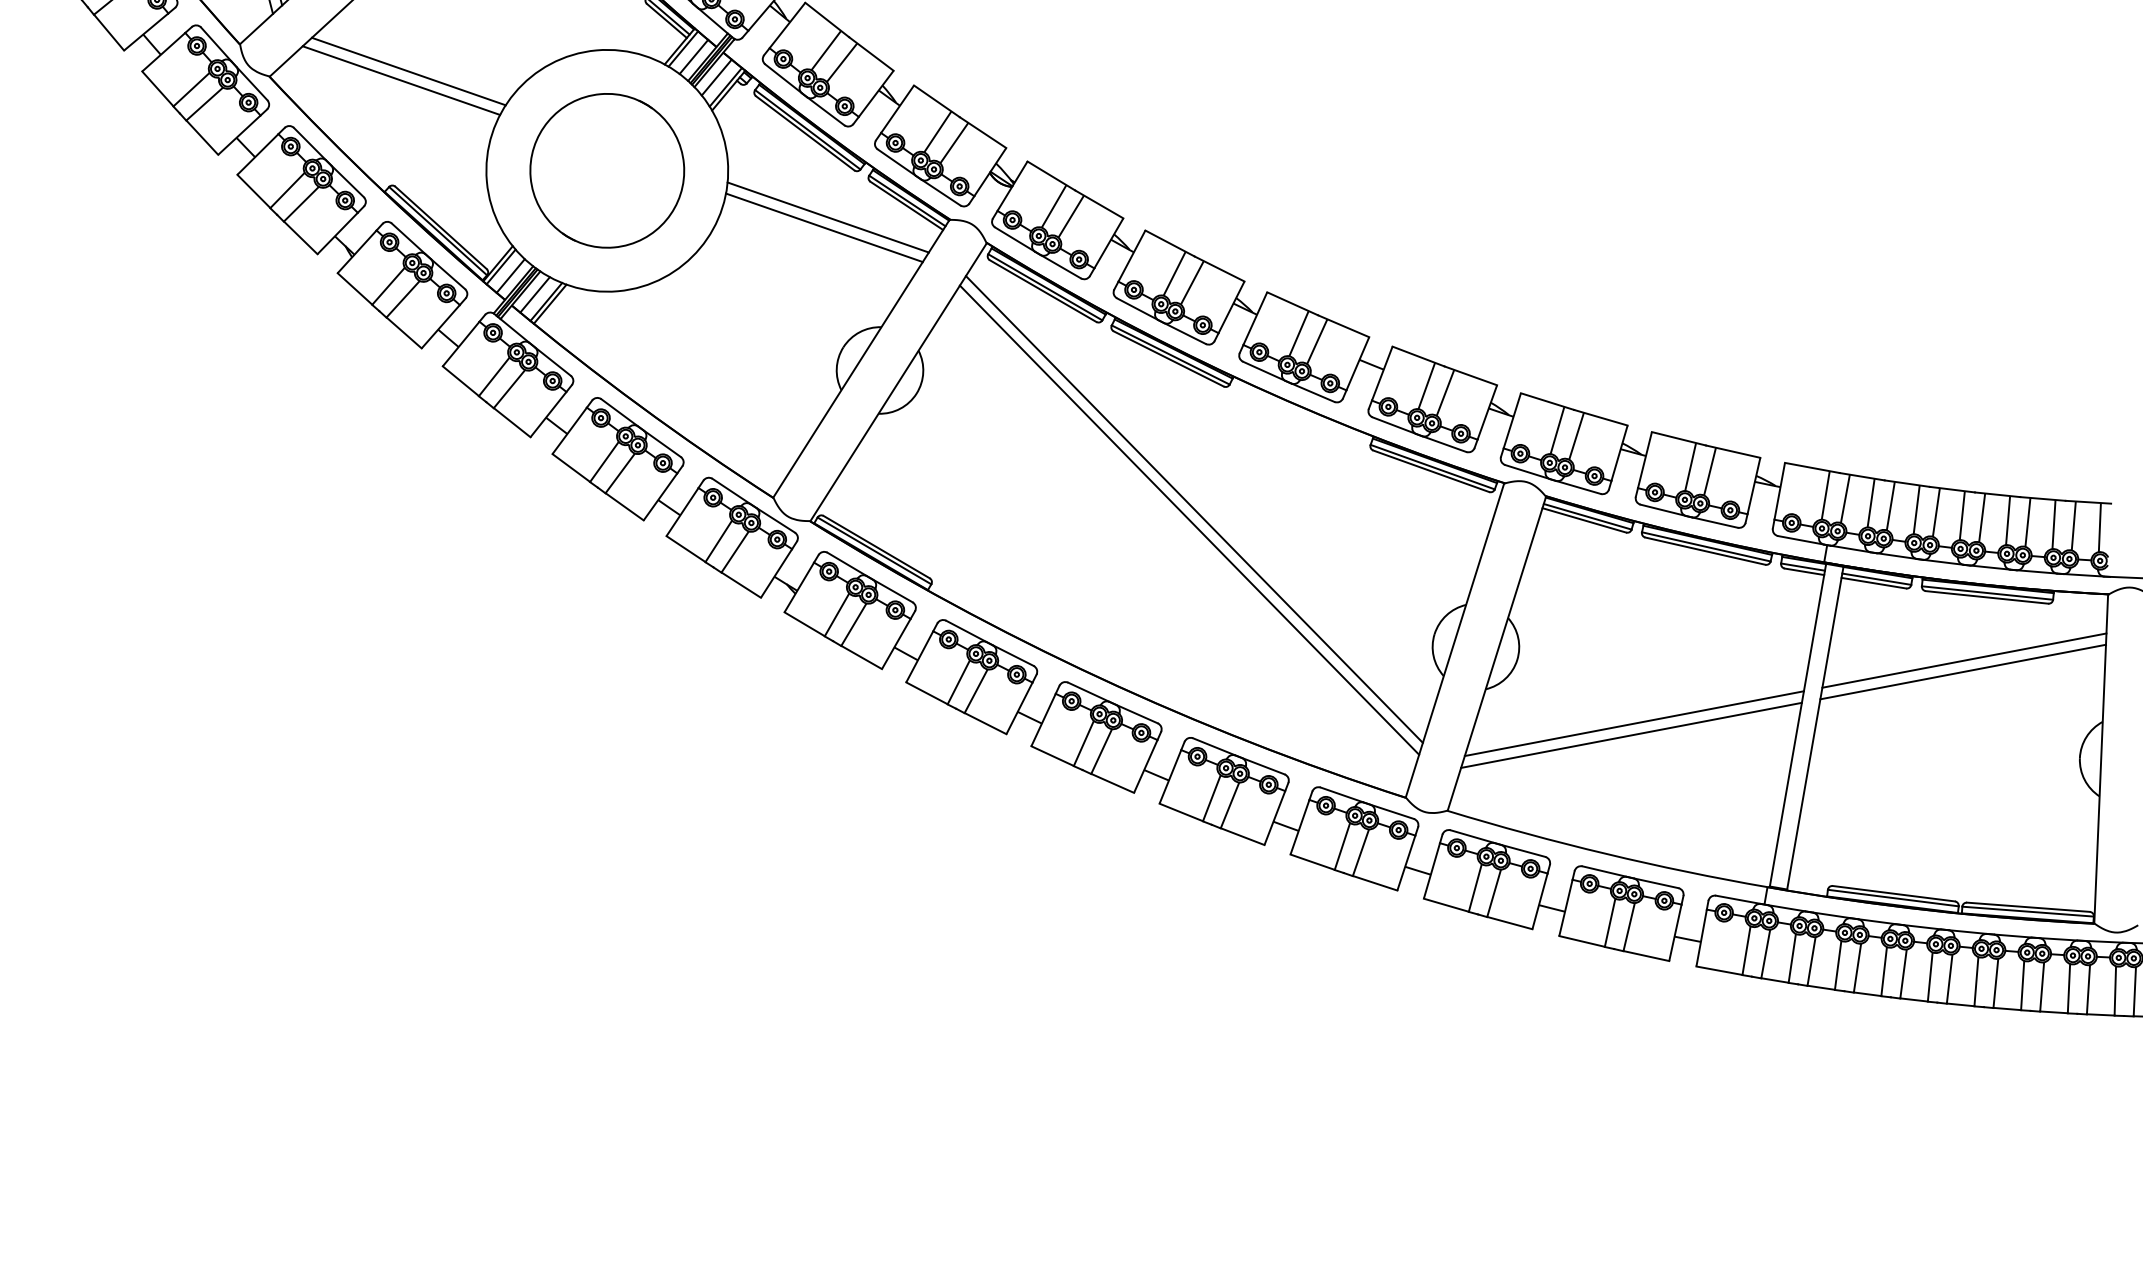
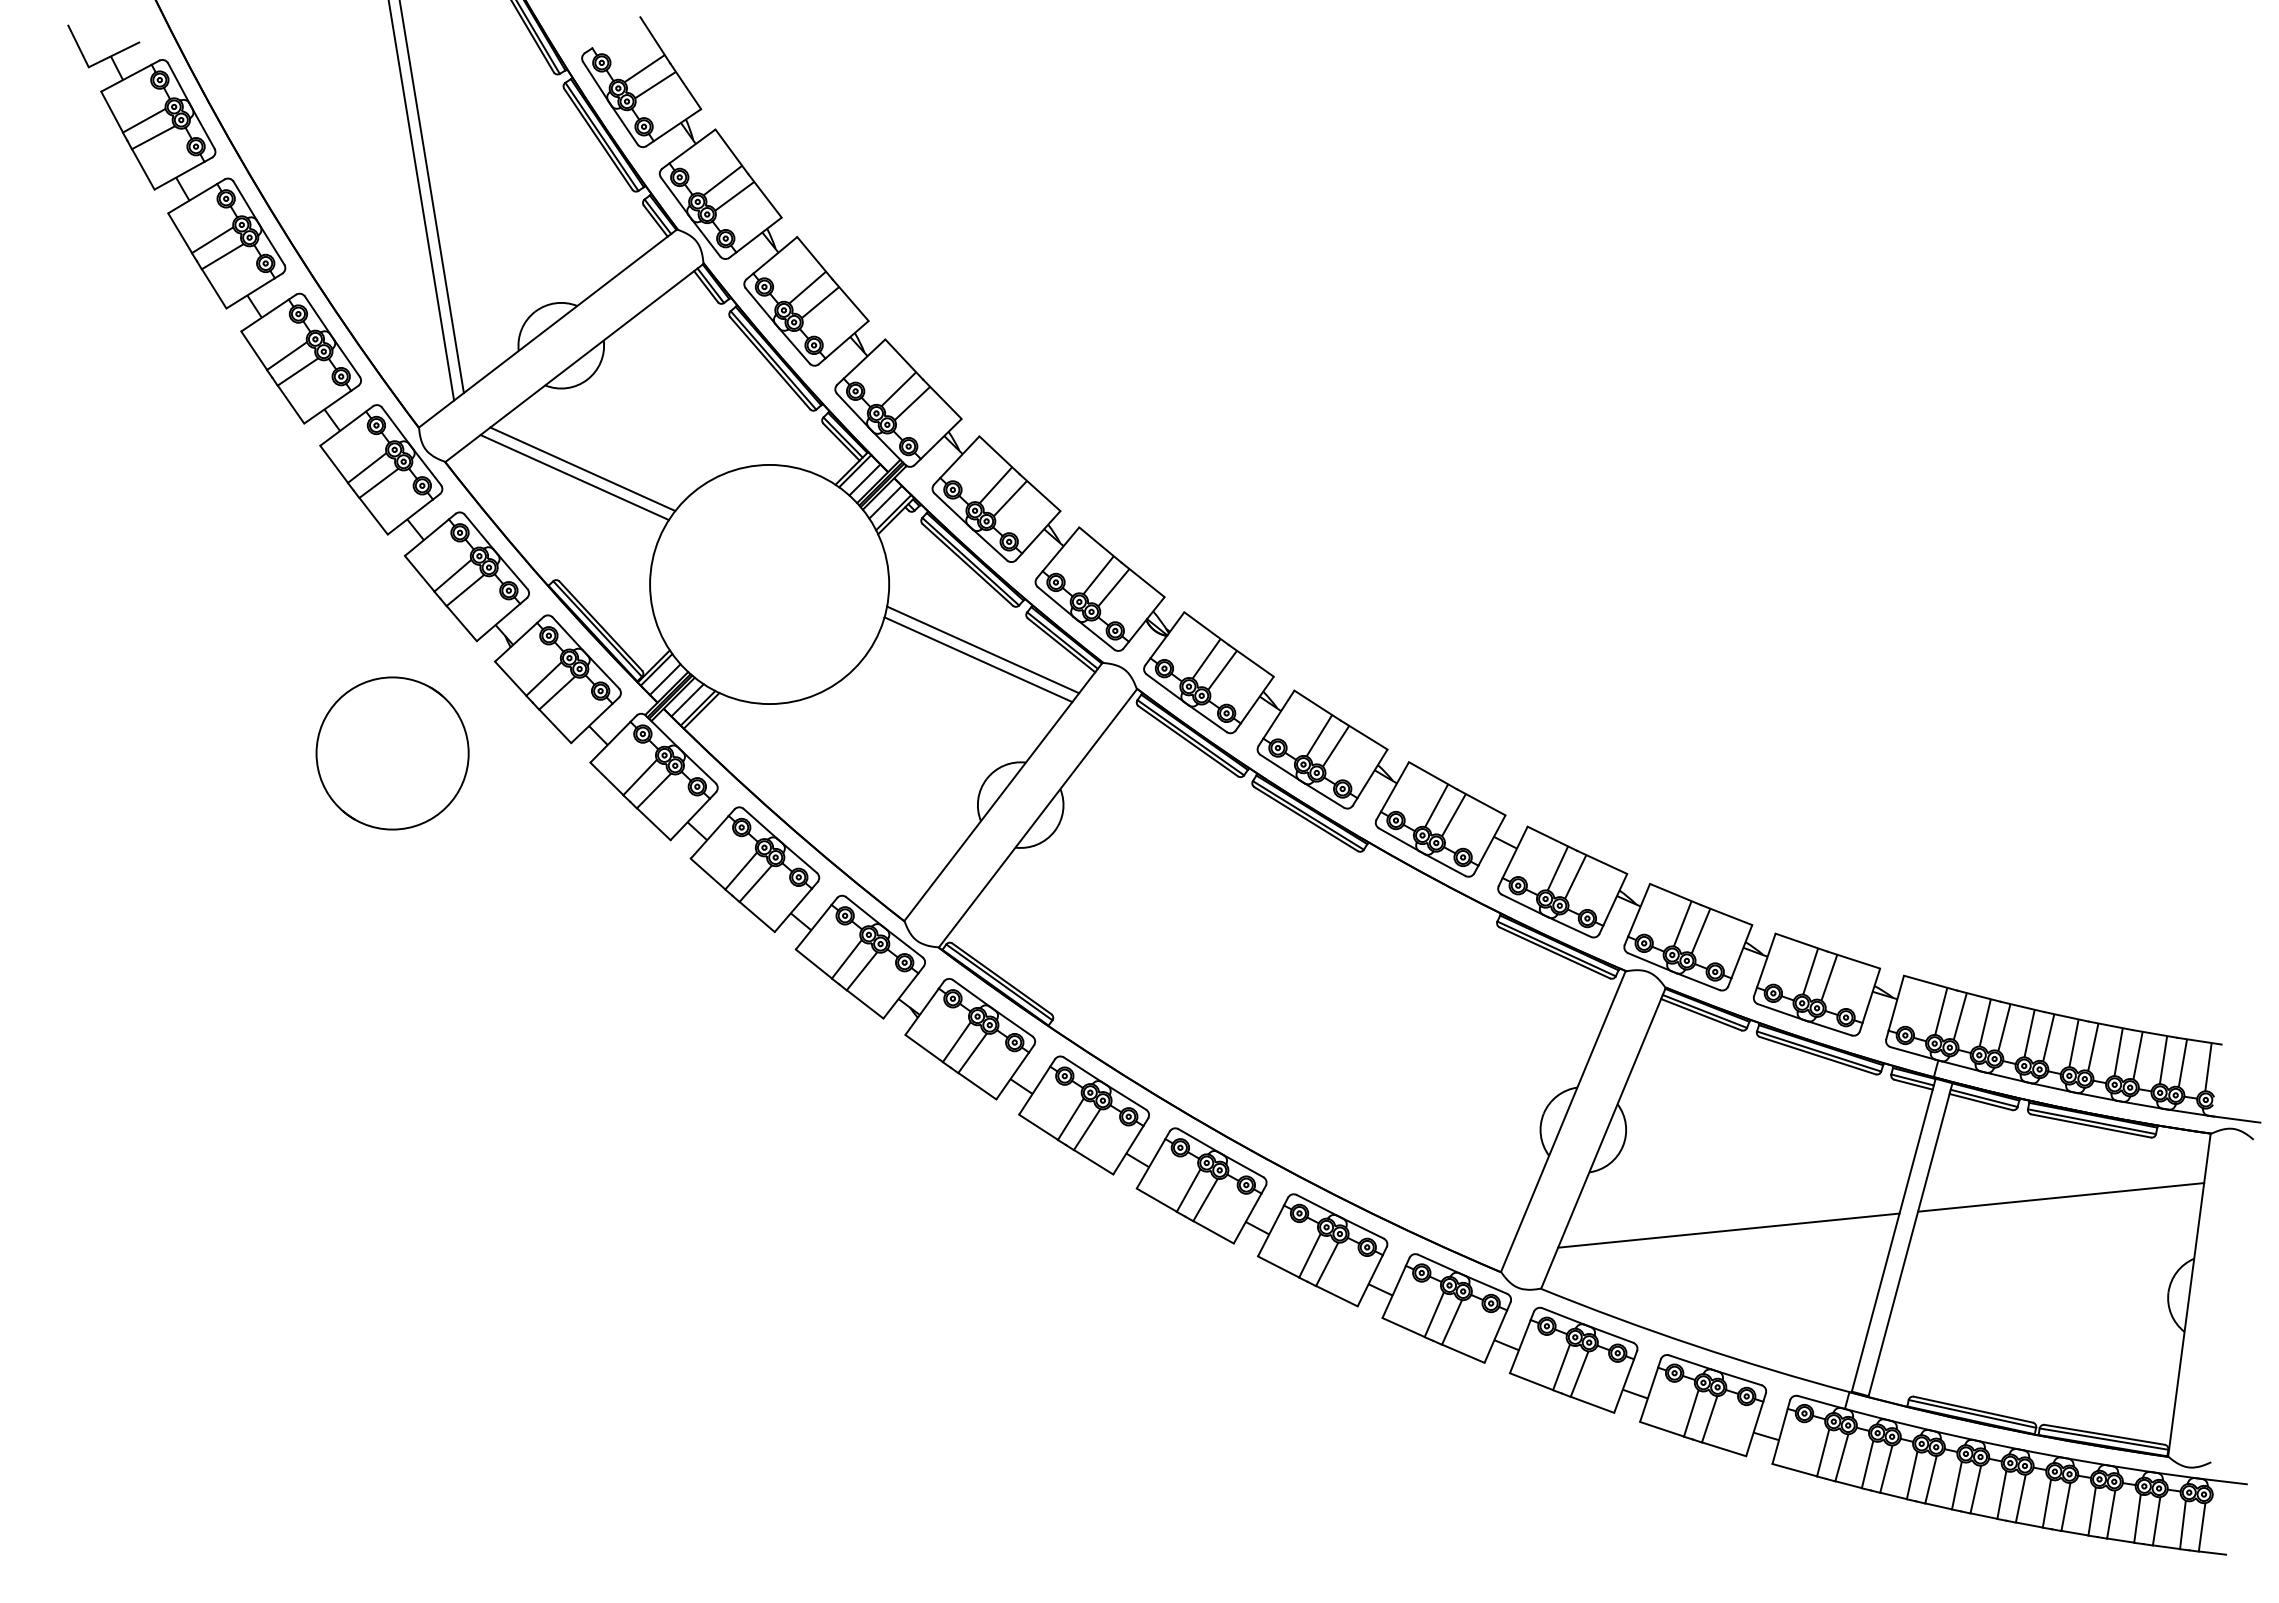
circle: (607, 170) -> (392, 753), moved
line: (1193, 509) -> (1317, 969), removed
line: (1188, 519) -> (1311, 979), removed
line: (1964, 660) -> (2063, 1186), removed
line: (1634, 723) -> (1732, 1219), removed

